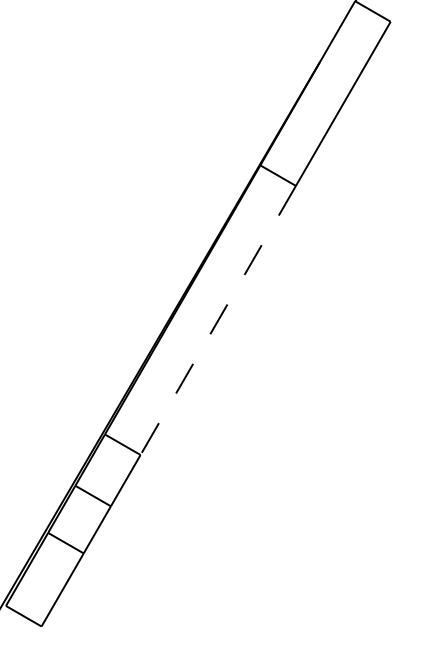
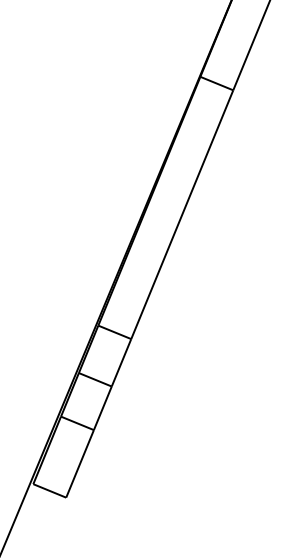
line: (218, 320) -> (182, 214), dashed -> solid

